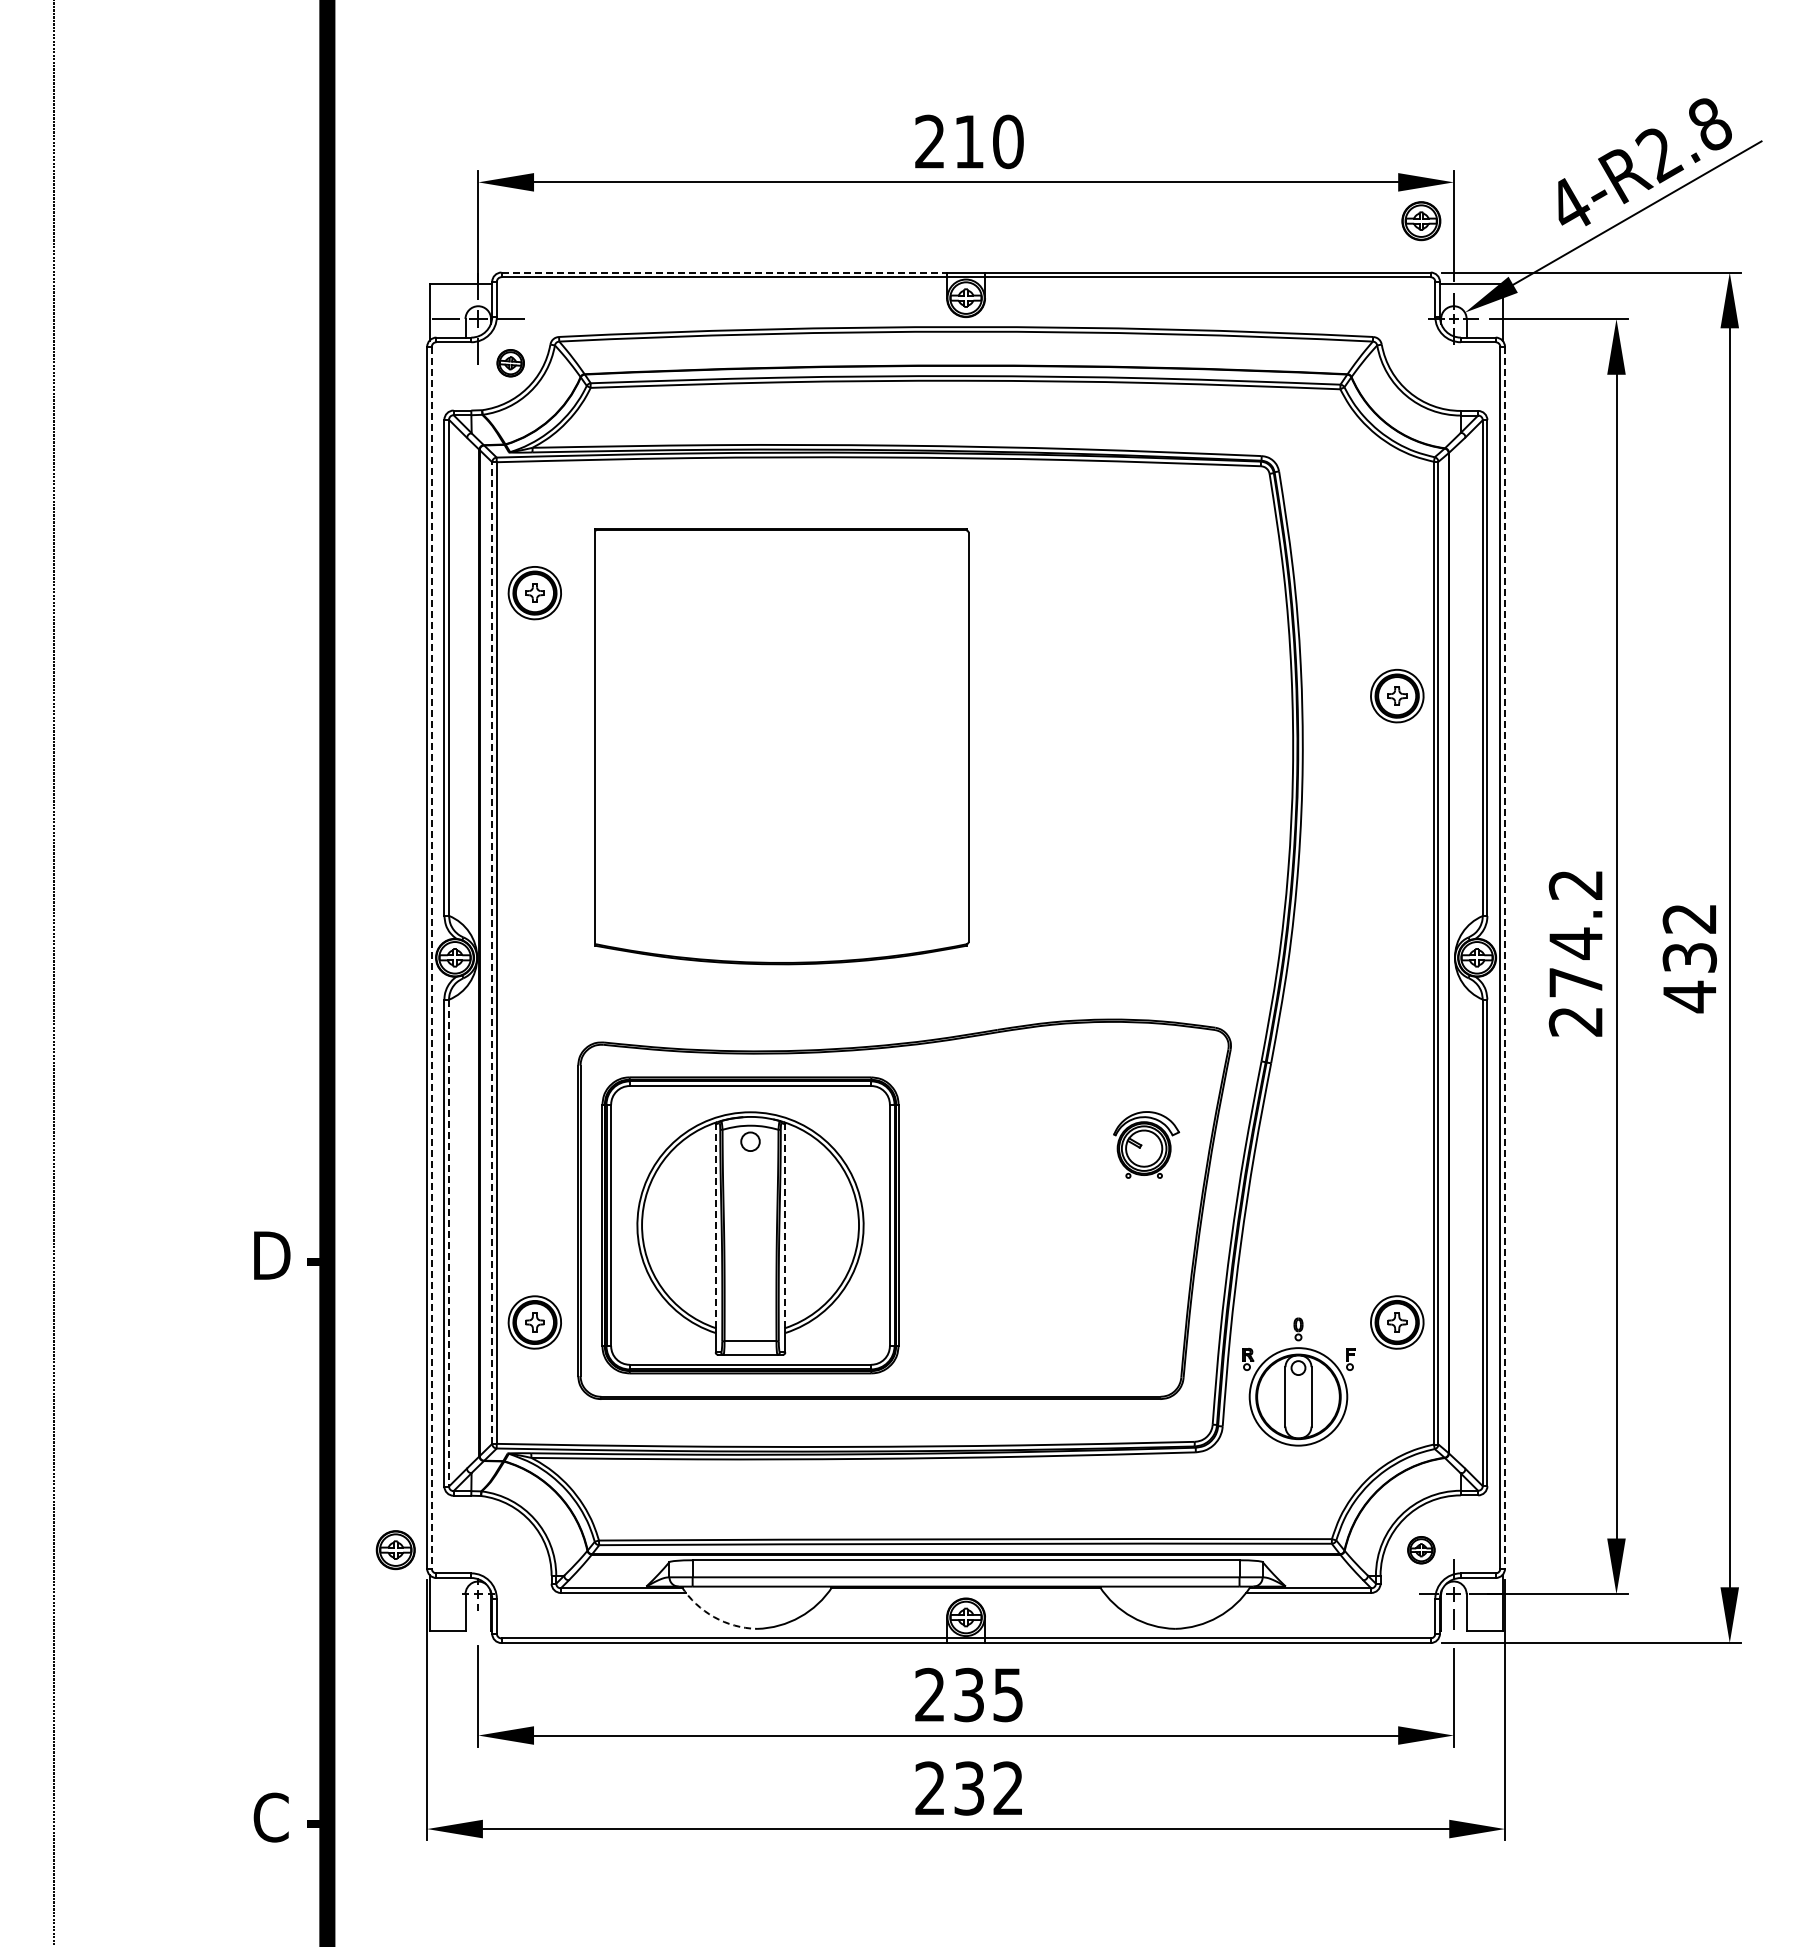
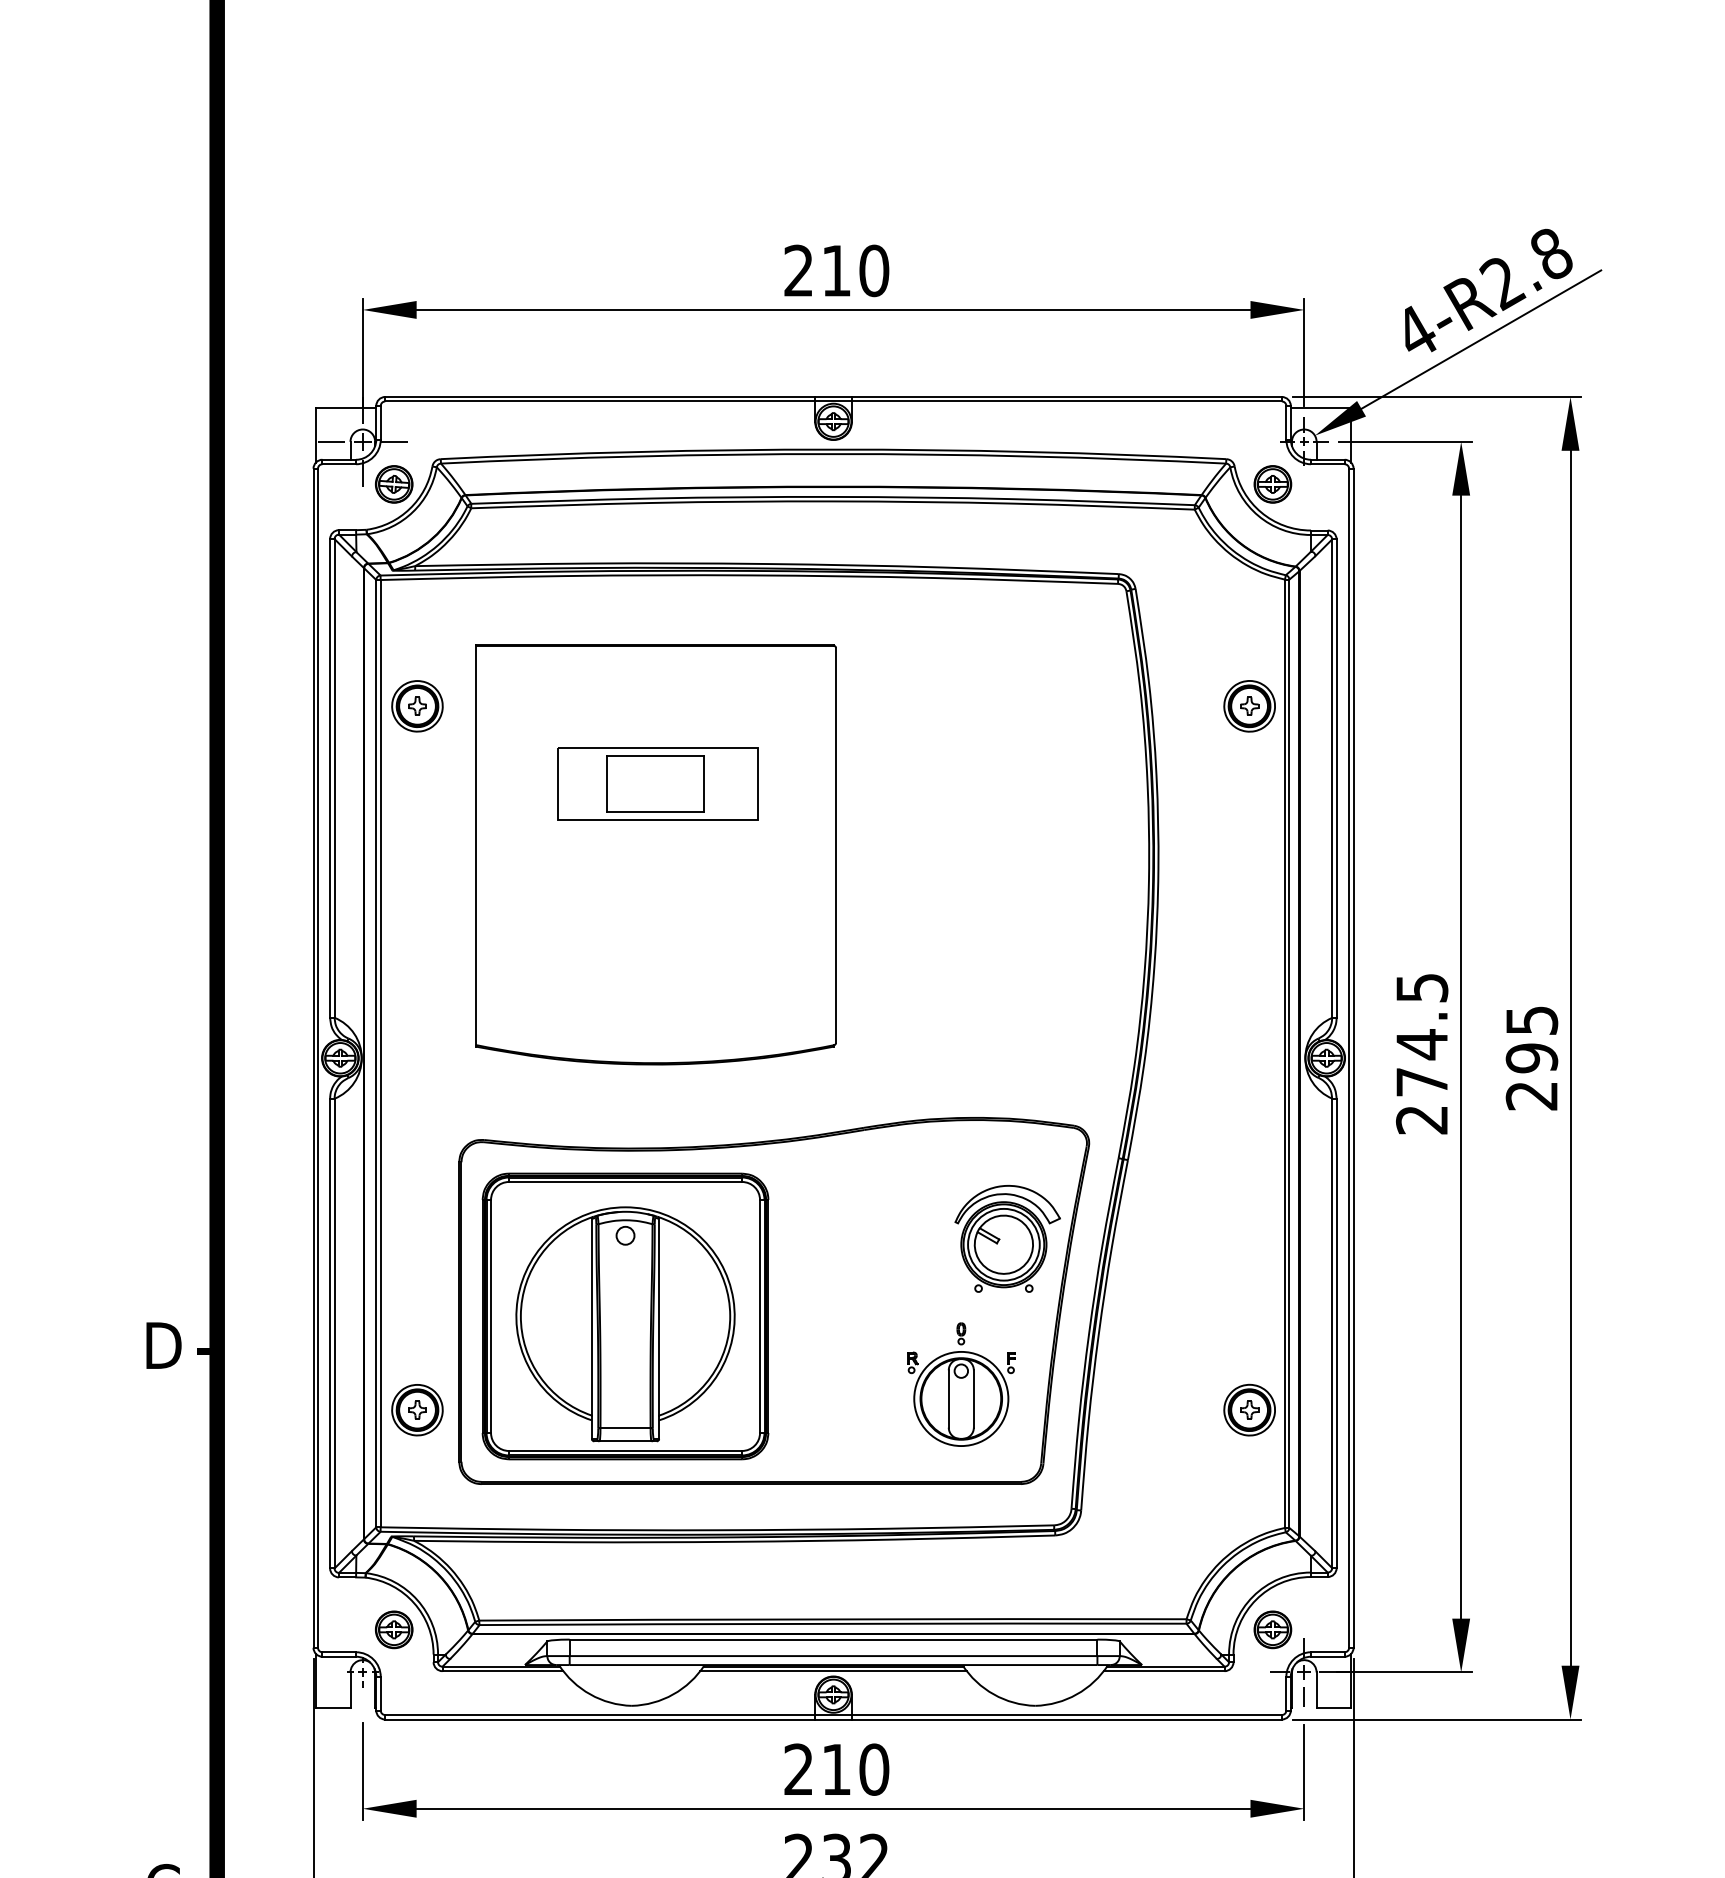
part: (1421, 221) -> (1273, 484), moved
line: (724, 272) -> (600, 396), dashed -> solid
part: (510, 363) -> (393, 484), size x1.43
part: (783, 673) -> (657, 783), added
part: (1397, 695) -> (1249, 705), moved
text: (1575, 884) -> (1421, 987), 274.2 -> 274.5
line: (492, 953) -> (376, 1054), dashed -> solid
line: (431, 957) -> (317, 1057), dashed -> solid
line: (1504, 957) -> (1353, 1057), dashed -> solid
text: (1689, 958) -> (1531, 1058), 432 -> 295
part: (1146, 1144) -> (1007, 1238), size x1.67
line: (715, 1226) -> (591, 1317), dashed -> solid
line: (785, 1226) -> (659, 1317), dashed -> solid
line: (449, 1243) -> (335, 1333), dashed -> solid
part: (1298, 1381) -> (961, 1384), moved
part: (395, 1550) -> (393, 1630), moved
part: (1421, 1550) -> (1273, 1630), size x1.43
line: (966, 1592) -> (833, 1670), added
arc: (714, 1617) -> (590, 1694), dashed -> solid
text: (988, 1694) -> (855, 1769), 235 -> 210

